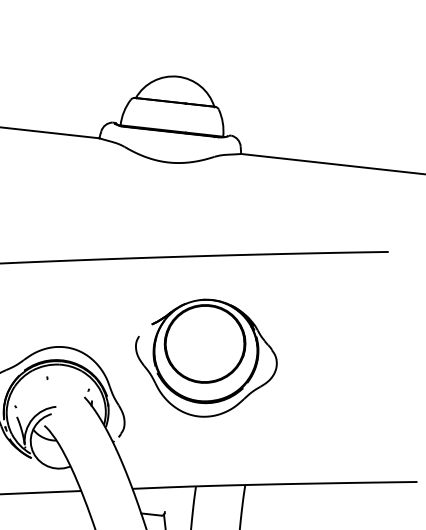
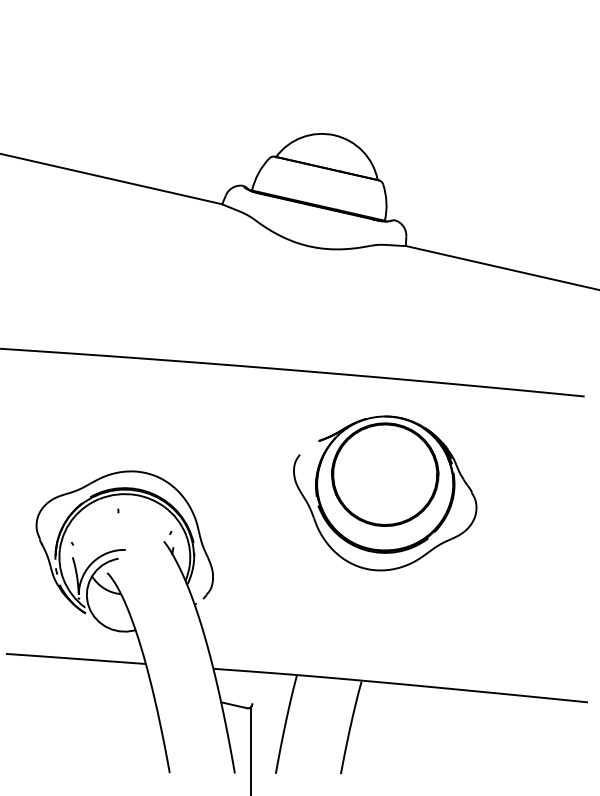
part: (206, 358) -> (385, 493), moved

